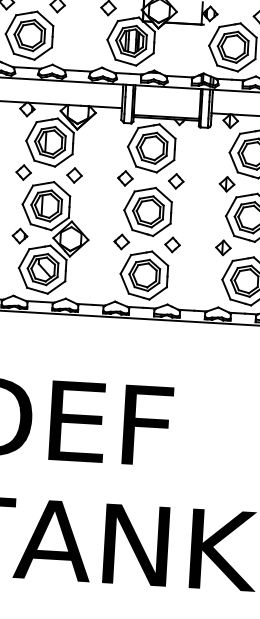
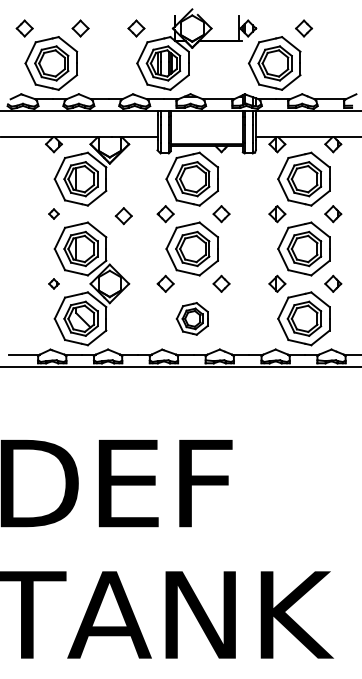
part: (23, 172) -> (53, 213), size x0.6
part: (74, 175) -> (123, 216), moved
part: (19, 235) -> (53, 283), size x0.6
part: (144, 274) -> (192, 318), size x0.6

